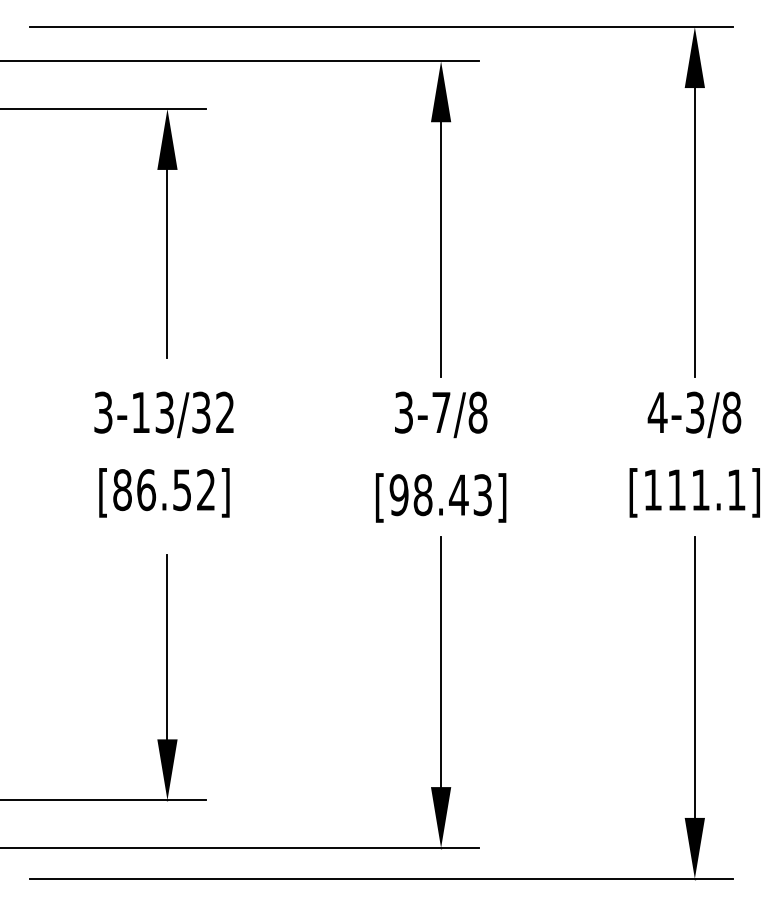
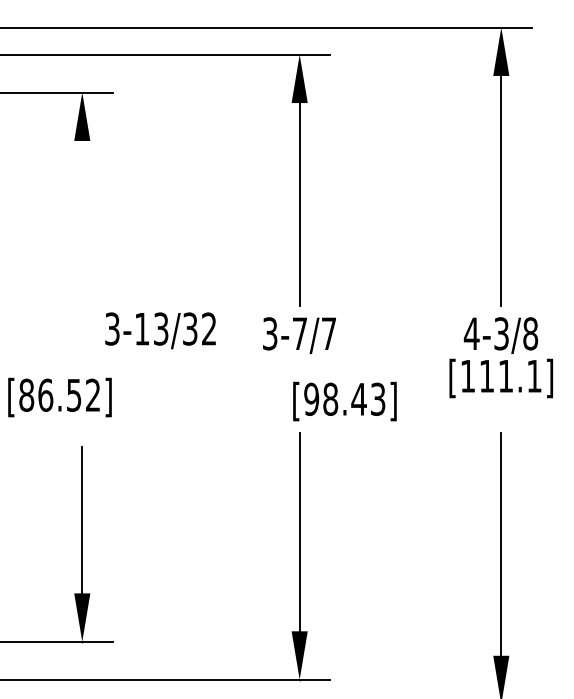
line: (167, 263) -> (82, 215), removed
text: (477, 412) -> (328, 333), 3-7/8 -> 3-7/7
text: (163, 414) -> (160, 330), moved
text: (164, 492) -> (60, 397), moved
text: (694, 492) -> (501, 378), moved
text: (441, 497) -> (345, 401), moved

